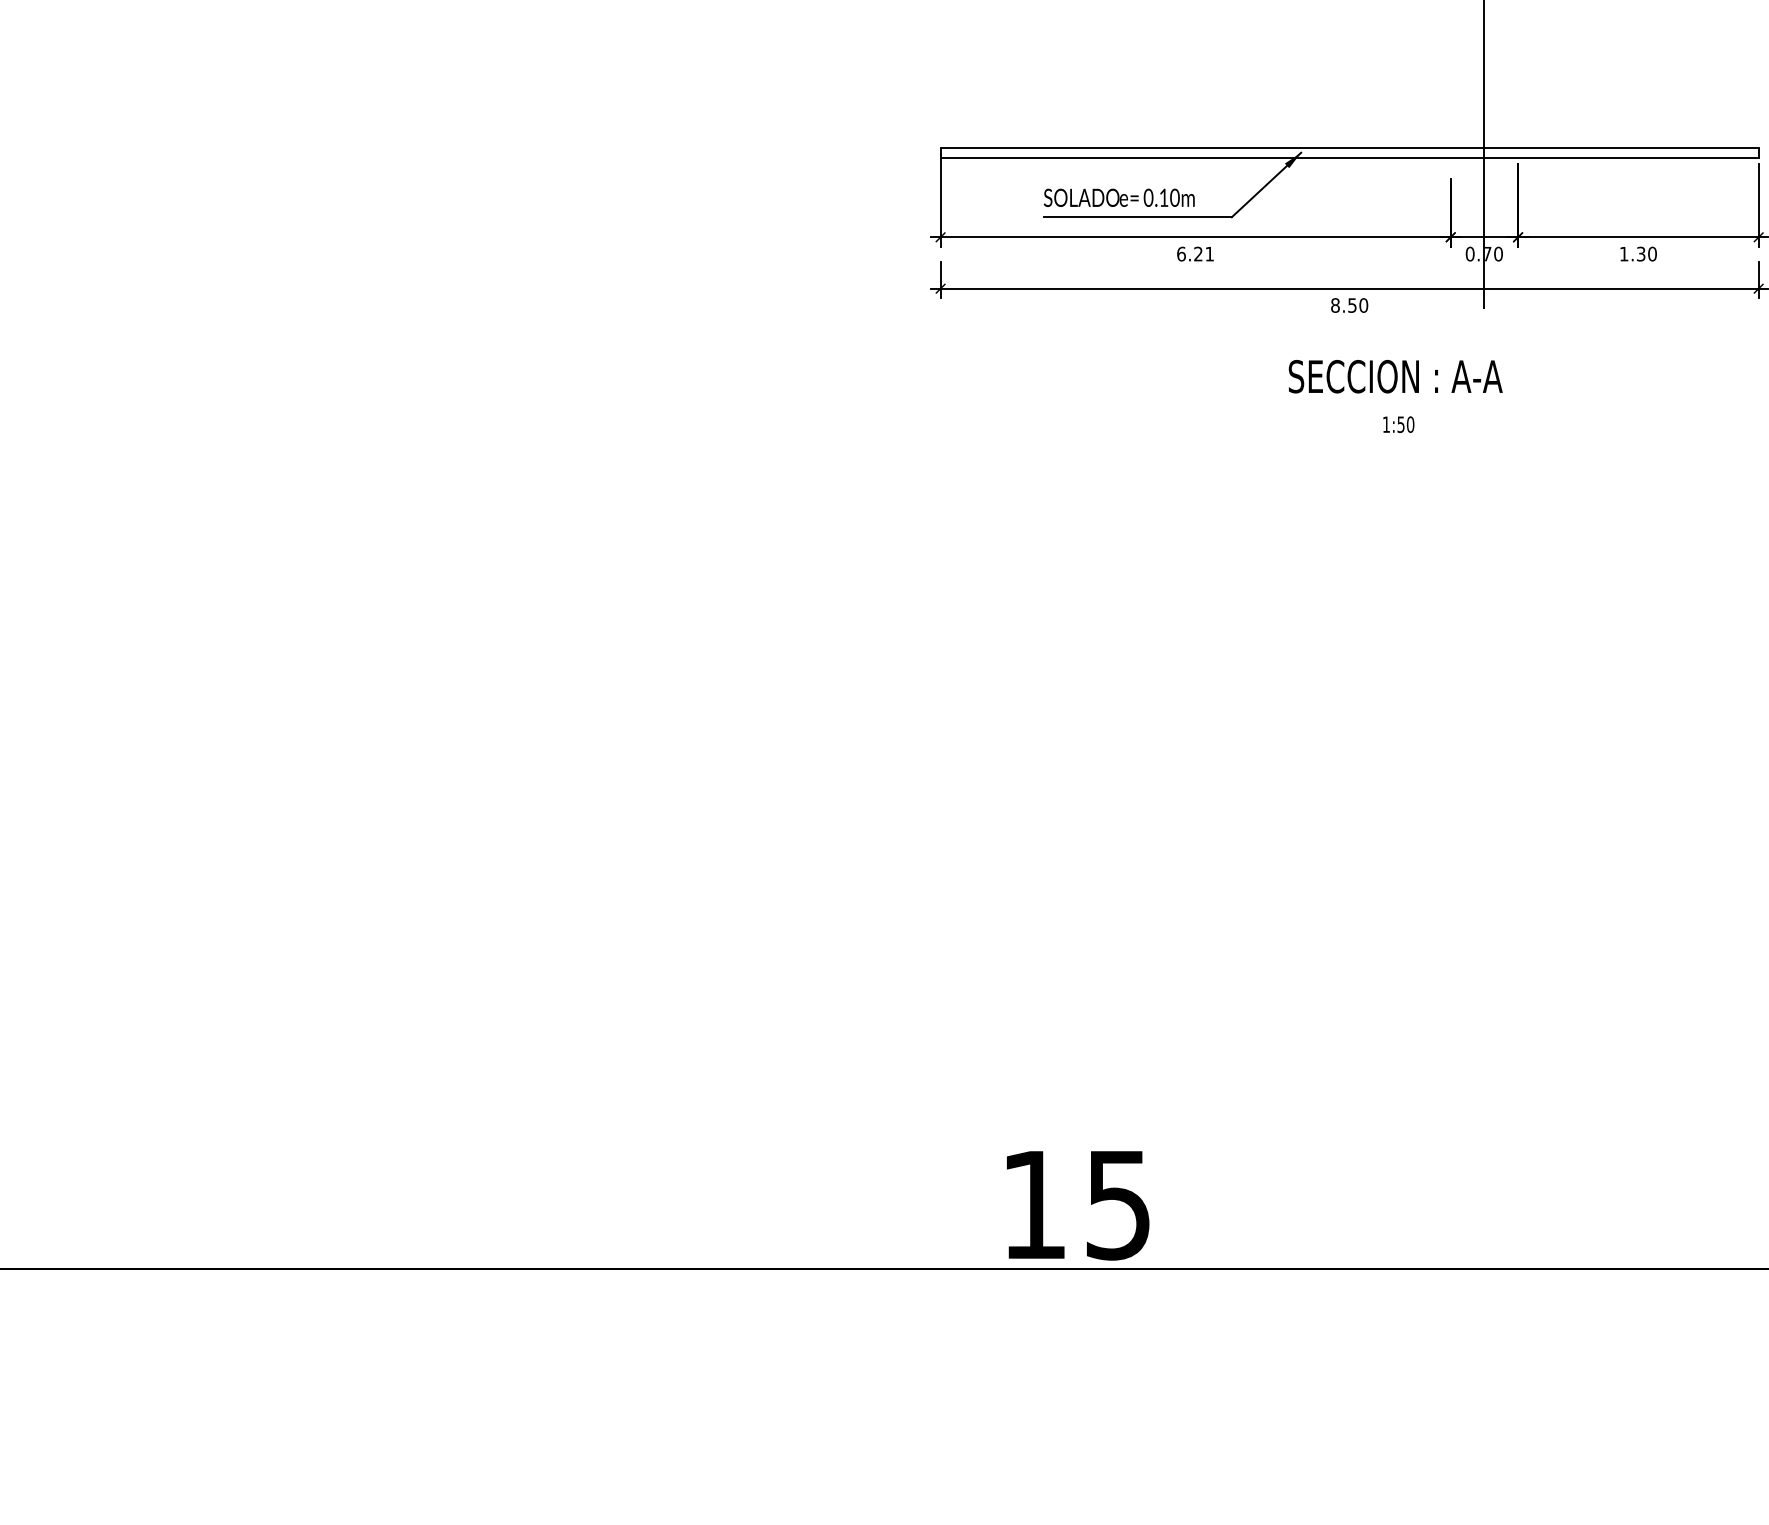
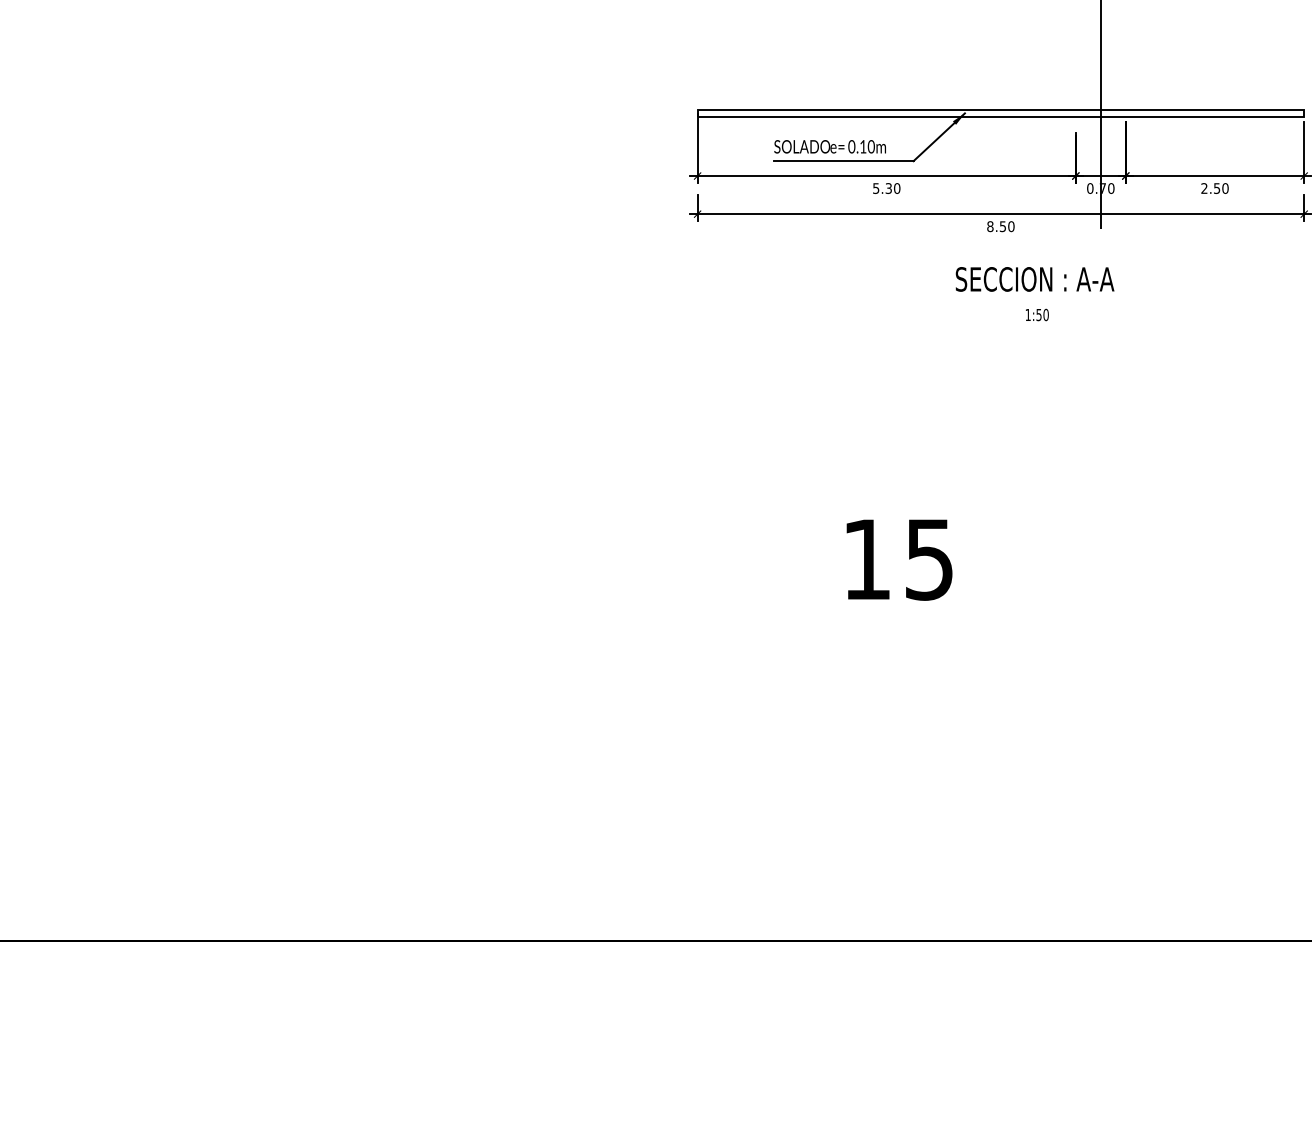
text: (1195, 254) -> (886, 188), 6.21 -> 5.30
text: (1632, 254) -> (1210, 188), 1.30 -> 2.50
text: (1078, 1204) -> (899, 559), moved

